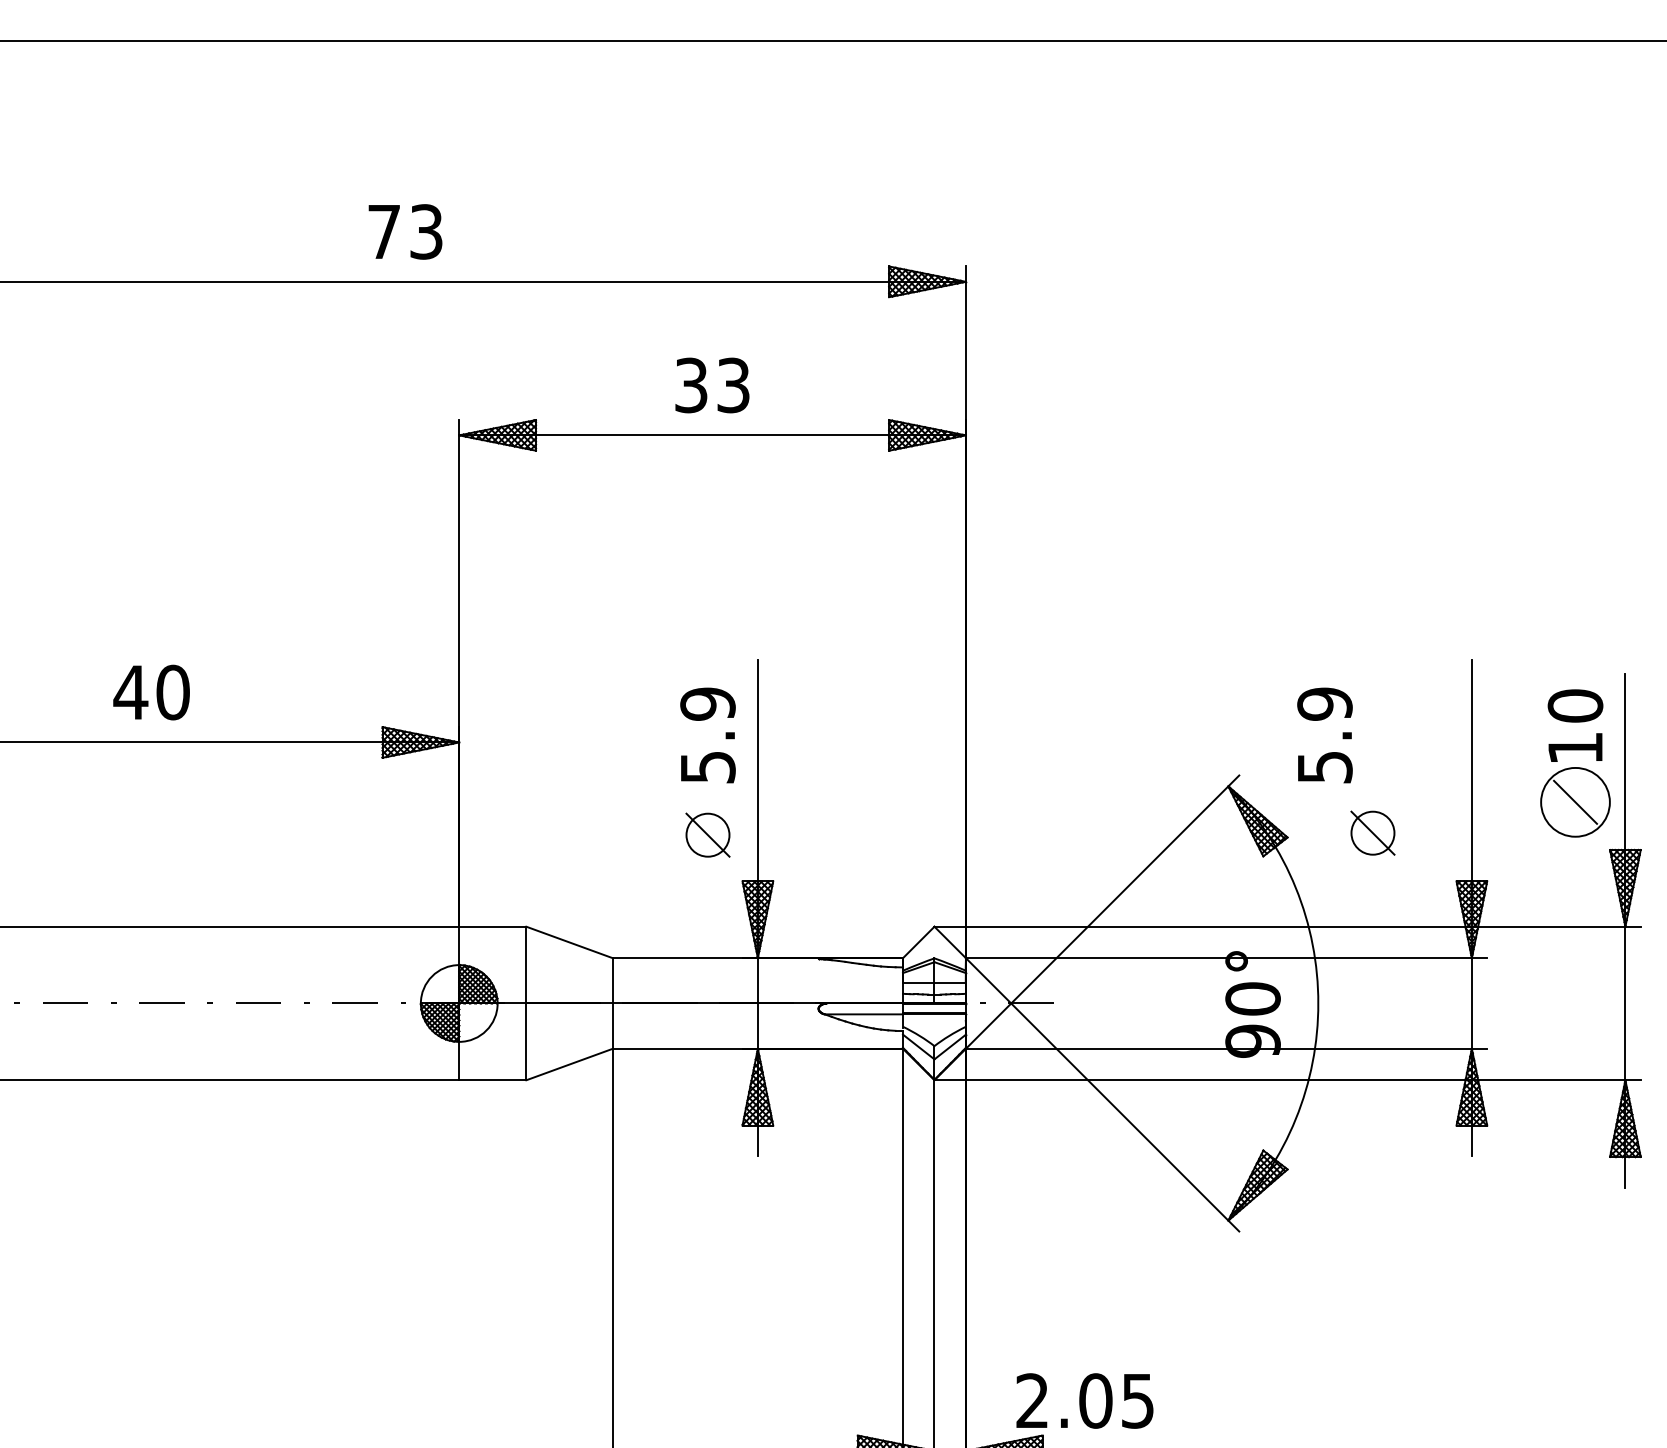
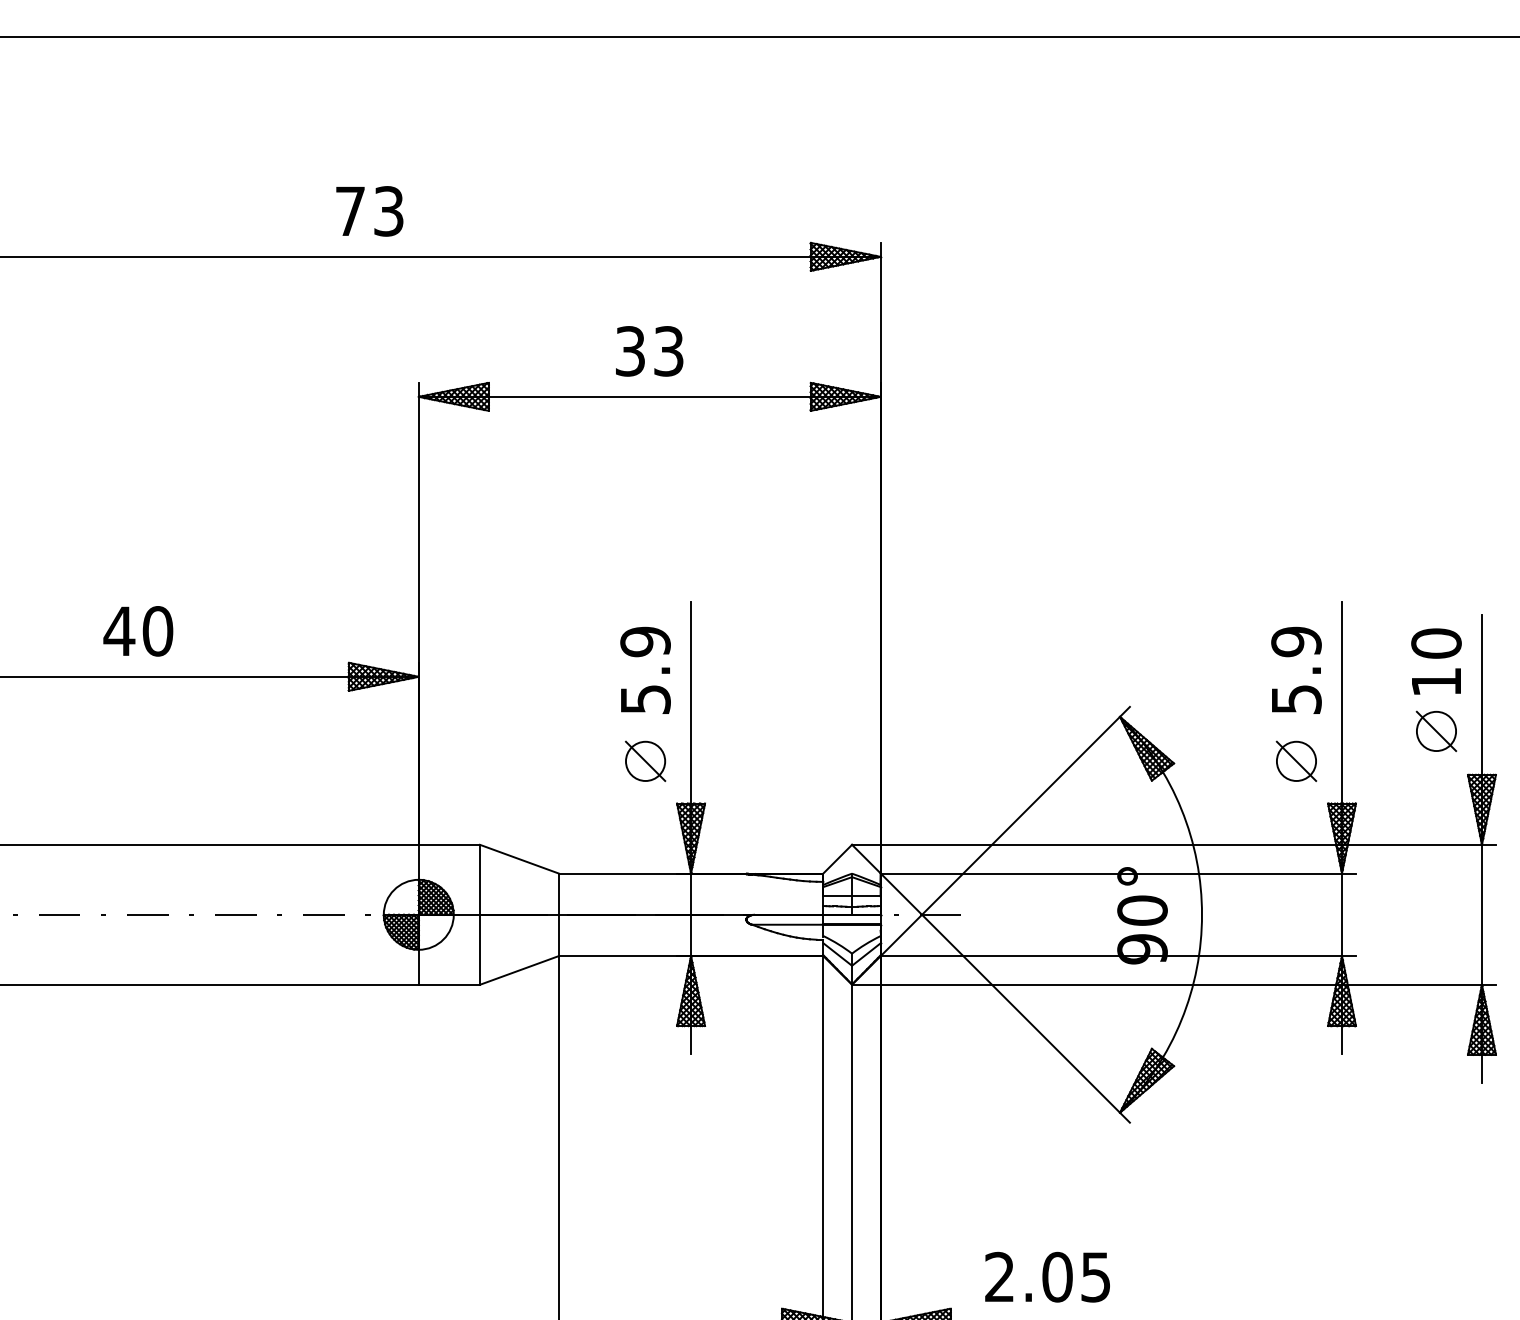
text: (1324, 735) -> (1296, 670), moved
circle: (1575, 801) -> (1436, 730), size x0.62
part: (1372, 832) -> (1296, 760), moved
text: (1084, 1400) -> (1047, 1276), moved

